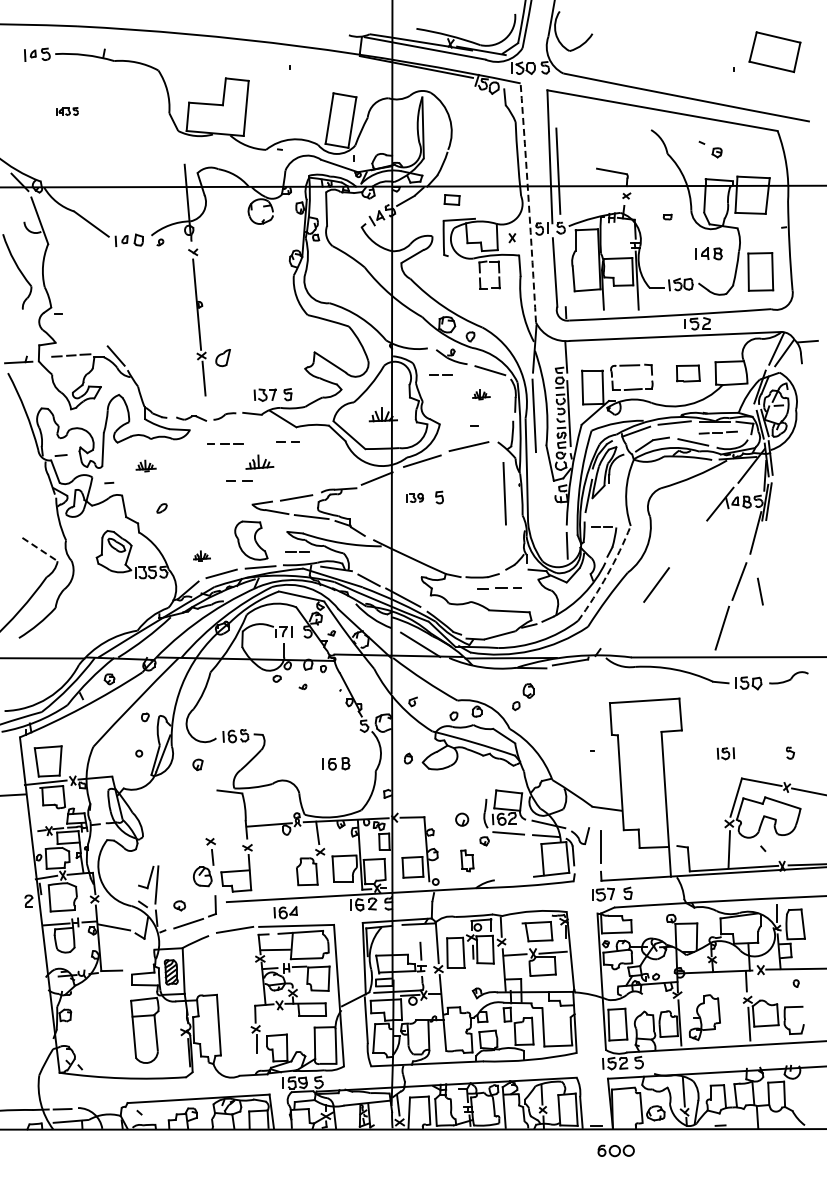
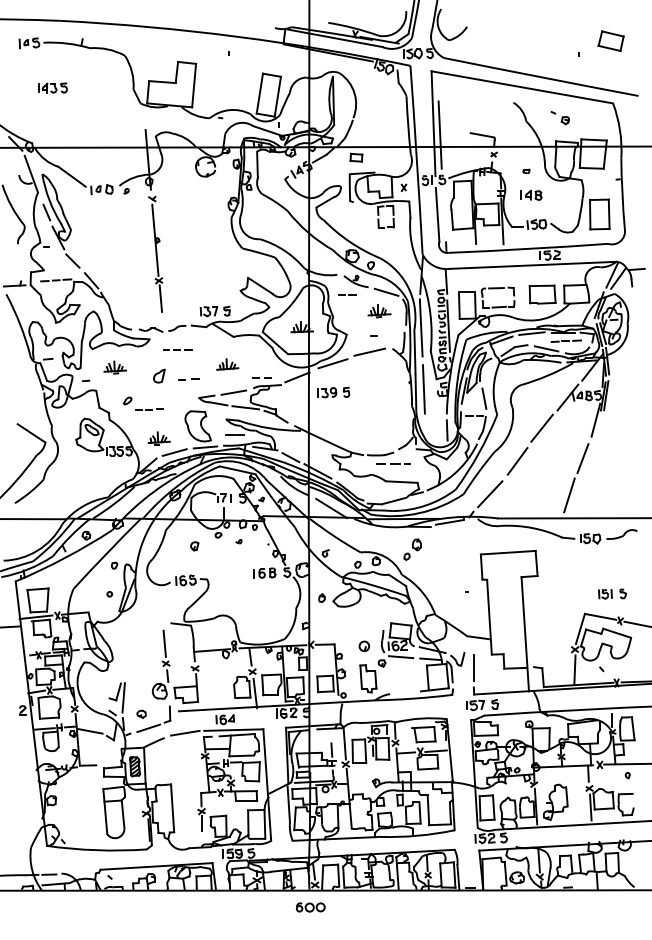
part: (775, 51) -> (611, 40), size x0.62
part: (67, 111) -> (53, 88), size x1.67
arc: (528, 202) -> (416, 159), dashed -> solid
part: (708, 253) -> (530, 195), moved
part: (76, 280) -> (60, 221), added
part: (222, 358) -> (158, 376), moved
part: (688, 373) -> (542, 294), size x1.43
part: (481, 394) -> (379, 311), size x1.67
line: (285, 441) -> (259, 378), moved
part: (259, 461) -> (227, 363), moved
part: (145, 465) -> (114, 367), size x1.43
line: (504, 493) -> (423, 389), moved
part: (414, 497) -> (326, 392), size x1.43
part: (189, 519) -> (149, 409), added
line: (687, 542) -> (542, 427), added
line: (40, 549) -> (31, 433), dashed -> solid
part: (201, 555) -> (158, 438), size x1.67
arc: (607, 574) -> (478, 453), dashed -> solid
line: (760, 591) -> (484, 398), moved
line: (621, 626) -> (489, 494), added
part: (725, 753) -> (605, 594), moved
part: (336, 763) -> (265, 572), moved
part: (197, 764) -> (194, 546), moved
line: (208, 816) -> (164, 643), added
part: (467, 860) -> (368, 678), size x1.67
line: (323, 879) -> (255, 693), added
part: (615, 1150) -> (310, 907), moved

